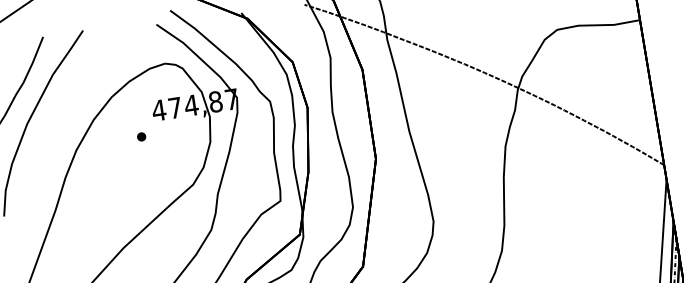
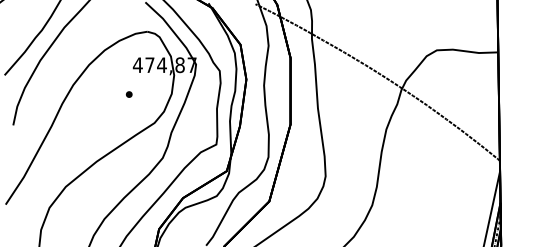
part: (140, 136) -> (128, 94), moved

